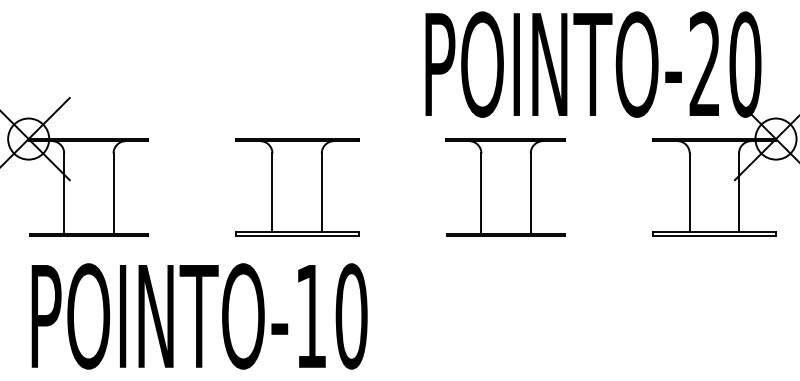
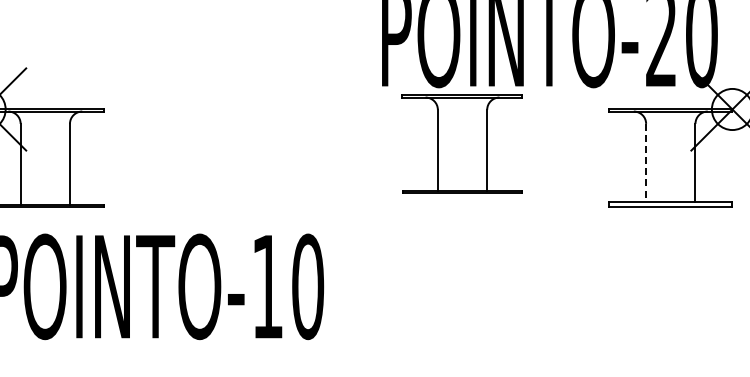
part: (297, 187) -> (253, 157), removed
part: (505, 187) -> (461, 143), moved
line: (689, 193) -> (645, 163), solid -> dashed

